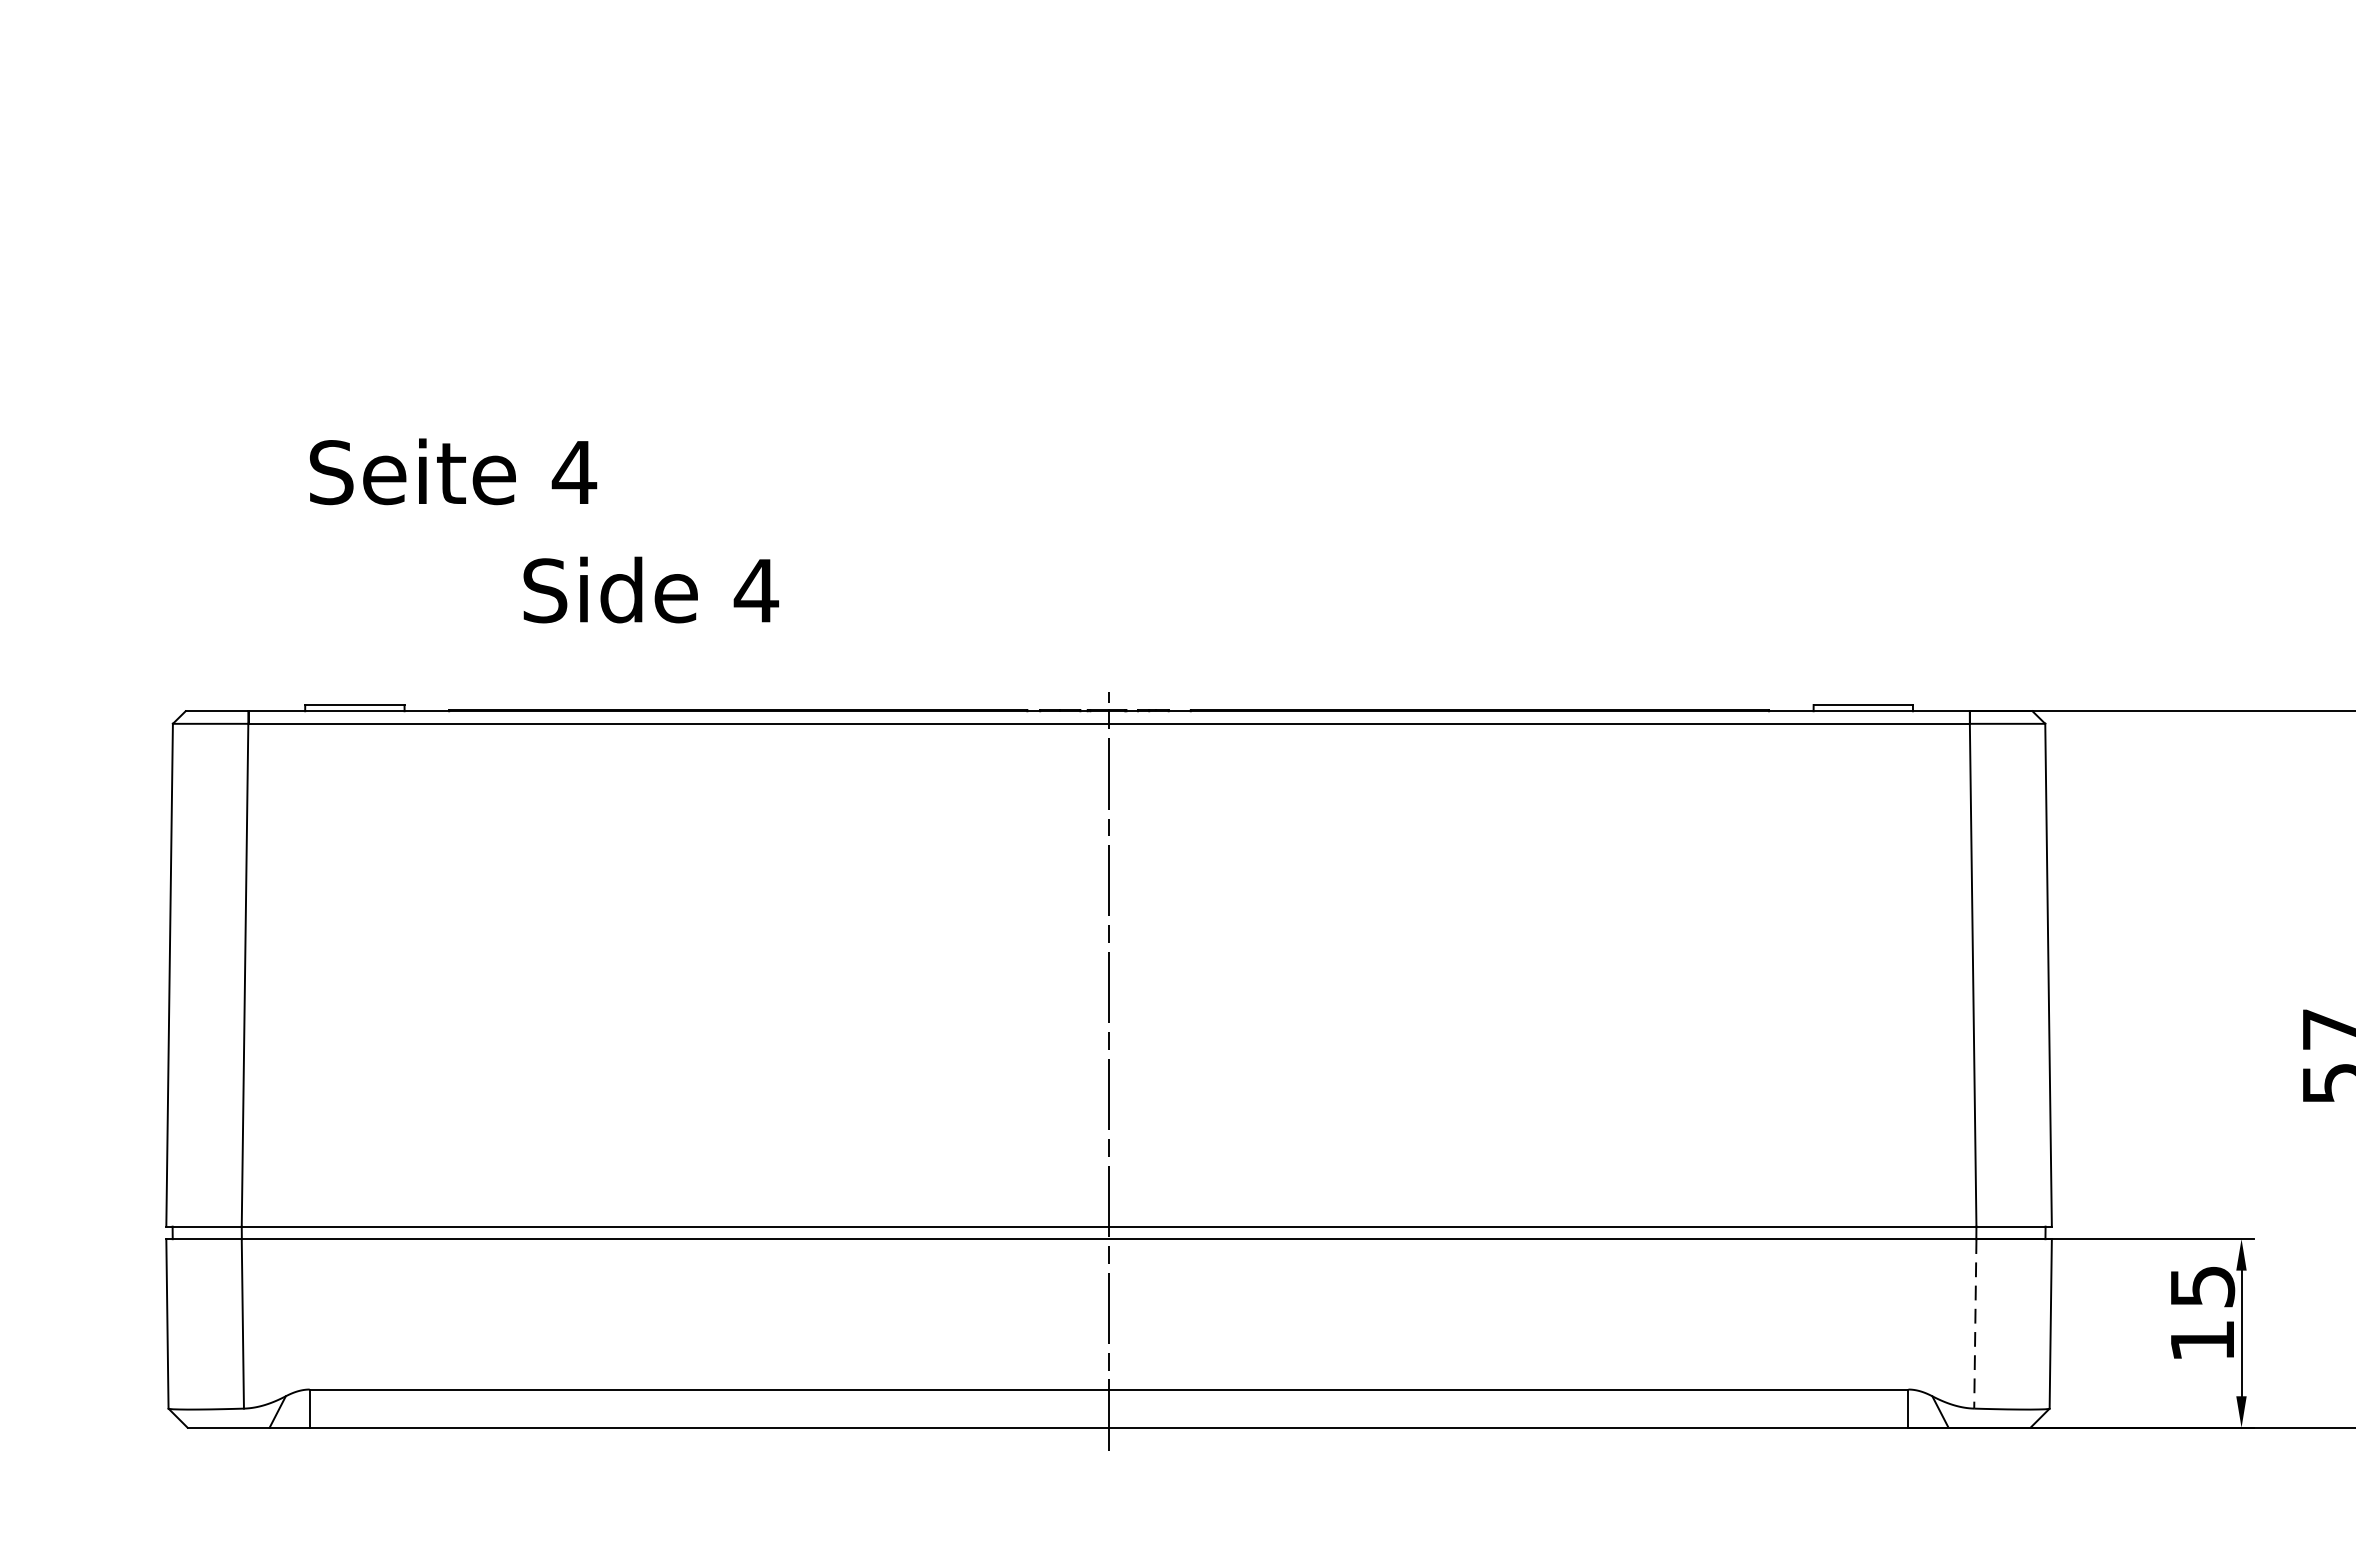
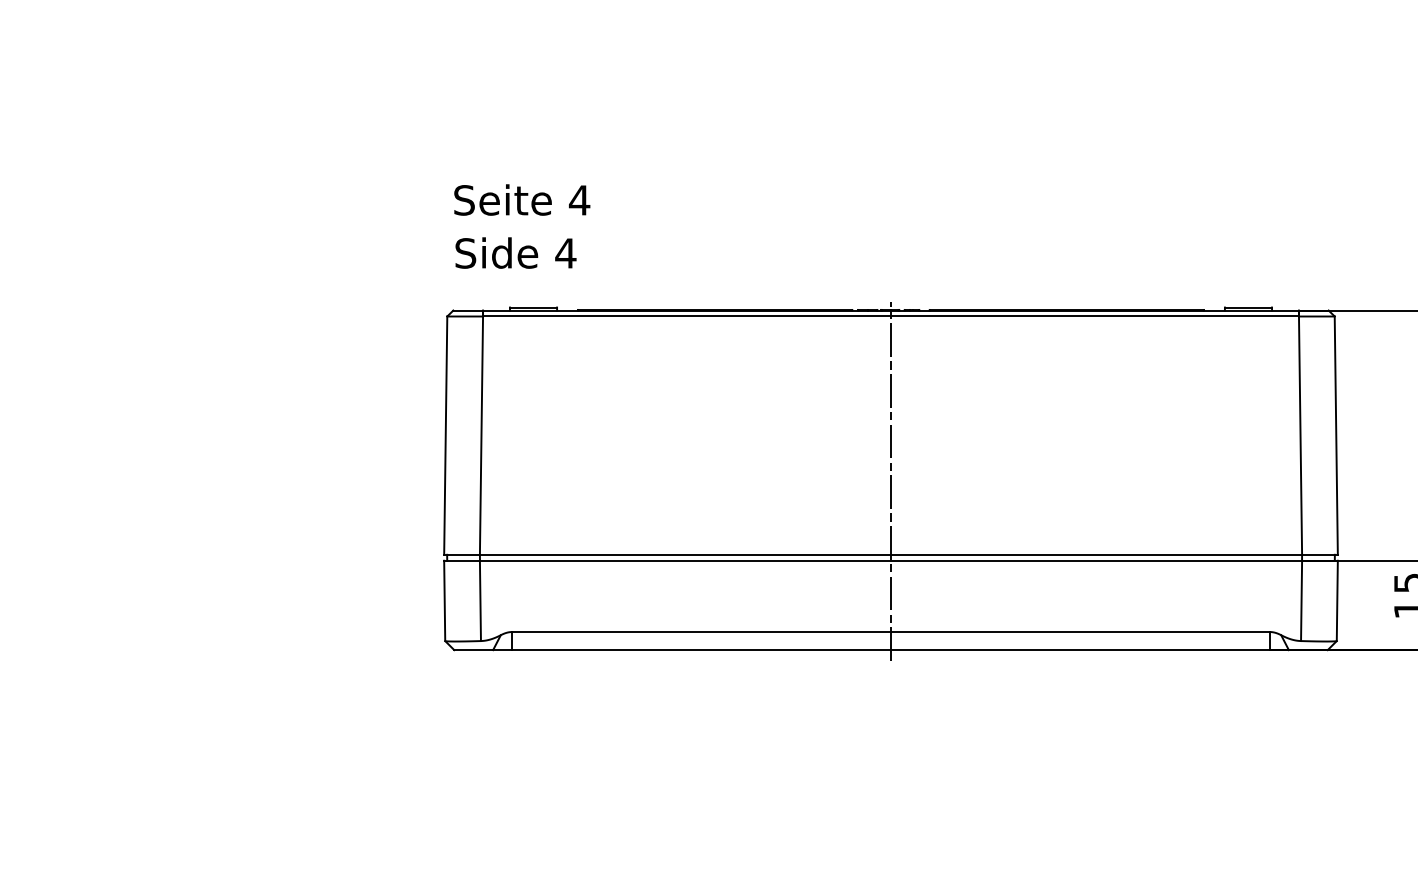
text: (453, 470) -> (522, 199), moved
text: (650, 588) -> (515, 252), moved
line: (1975, 1325) -> (1301, 601), dashed -> solid

